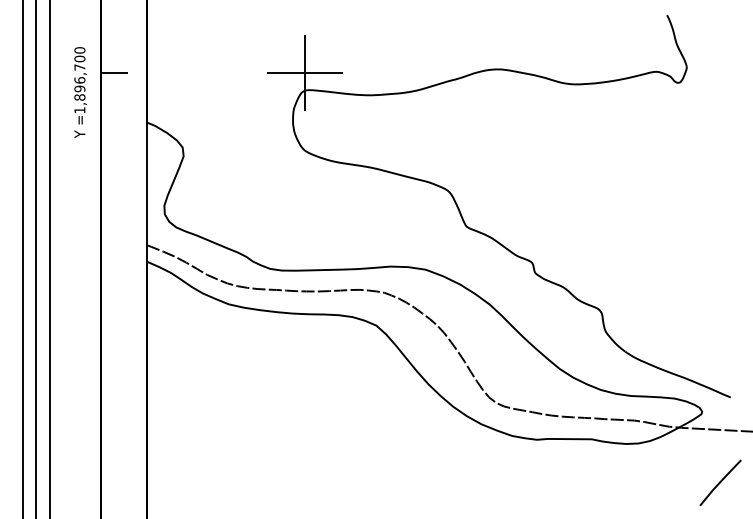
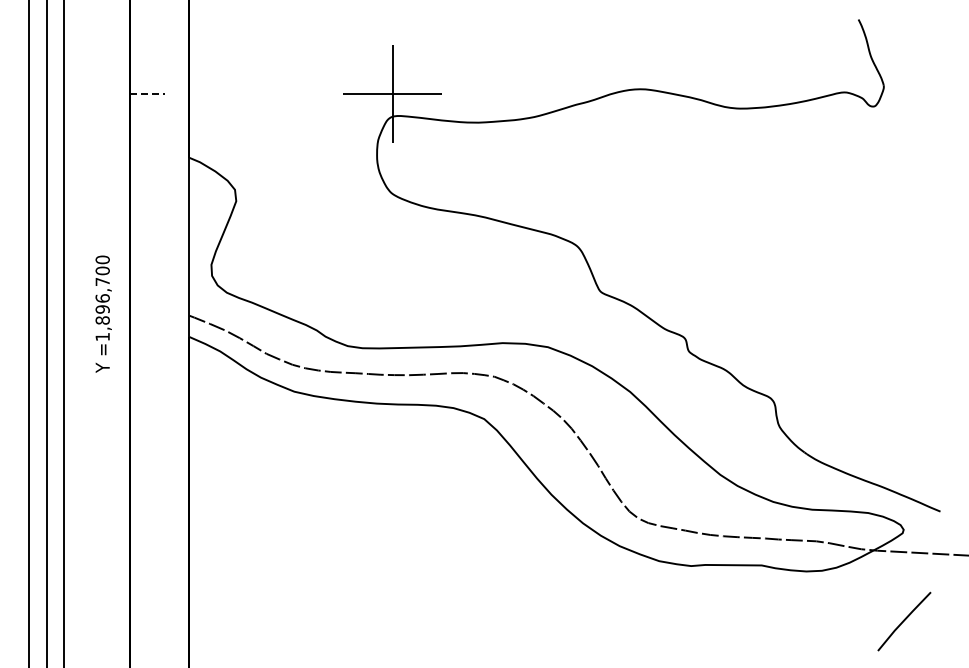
line: (114, 72) -> (147, 93), solid -> dashed
text: (80, 92) -> (103, 313), moved
line: (720, 482) -> (904, 621), moved

